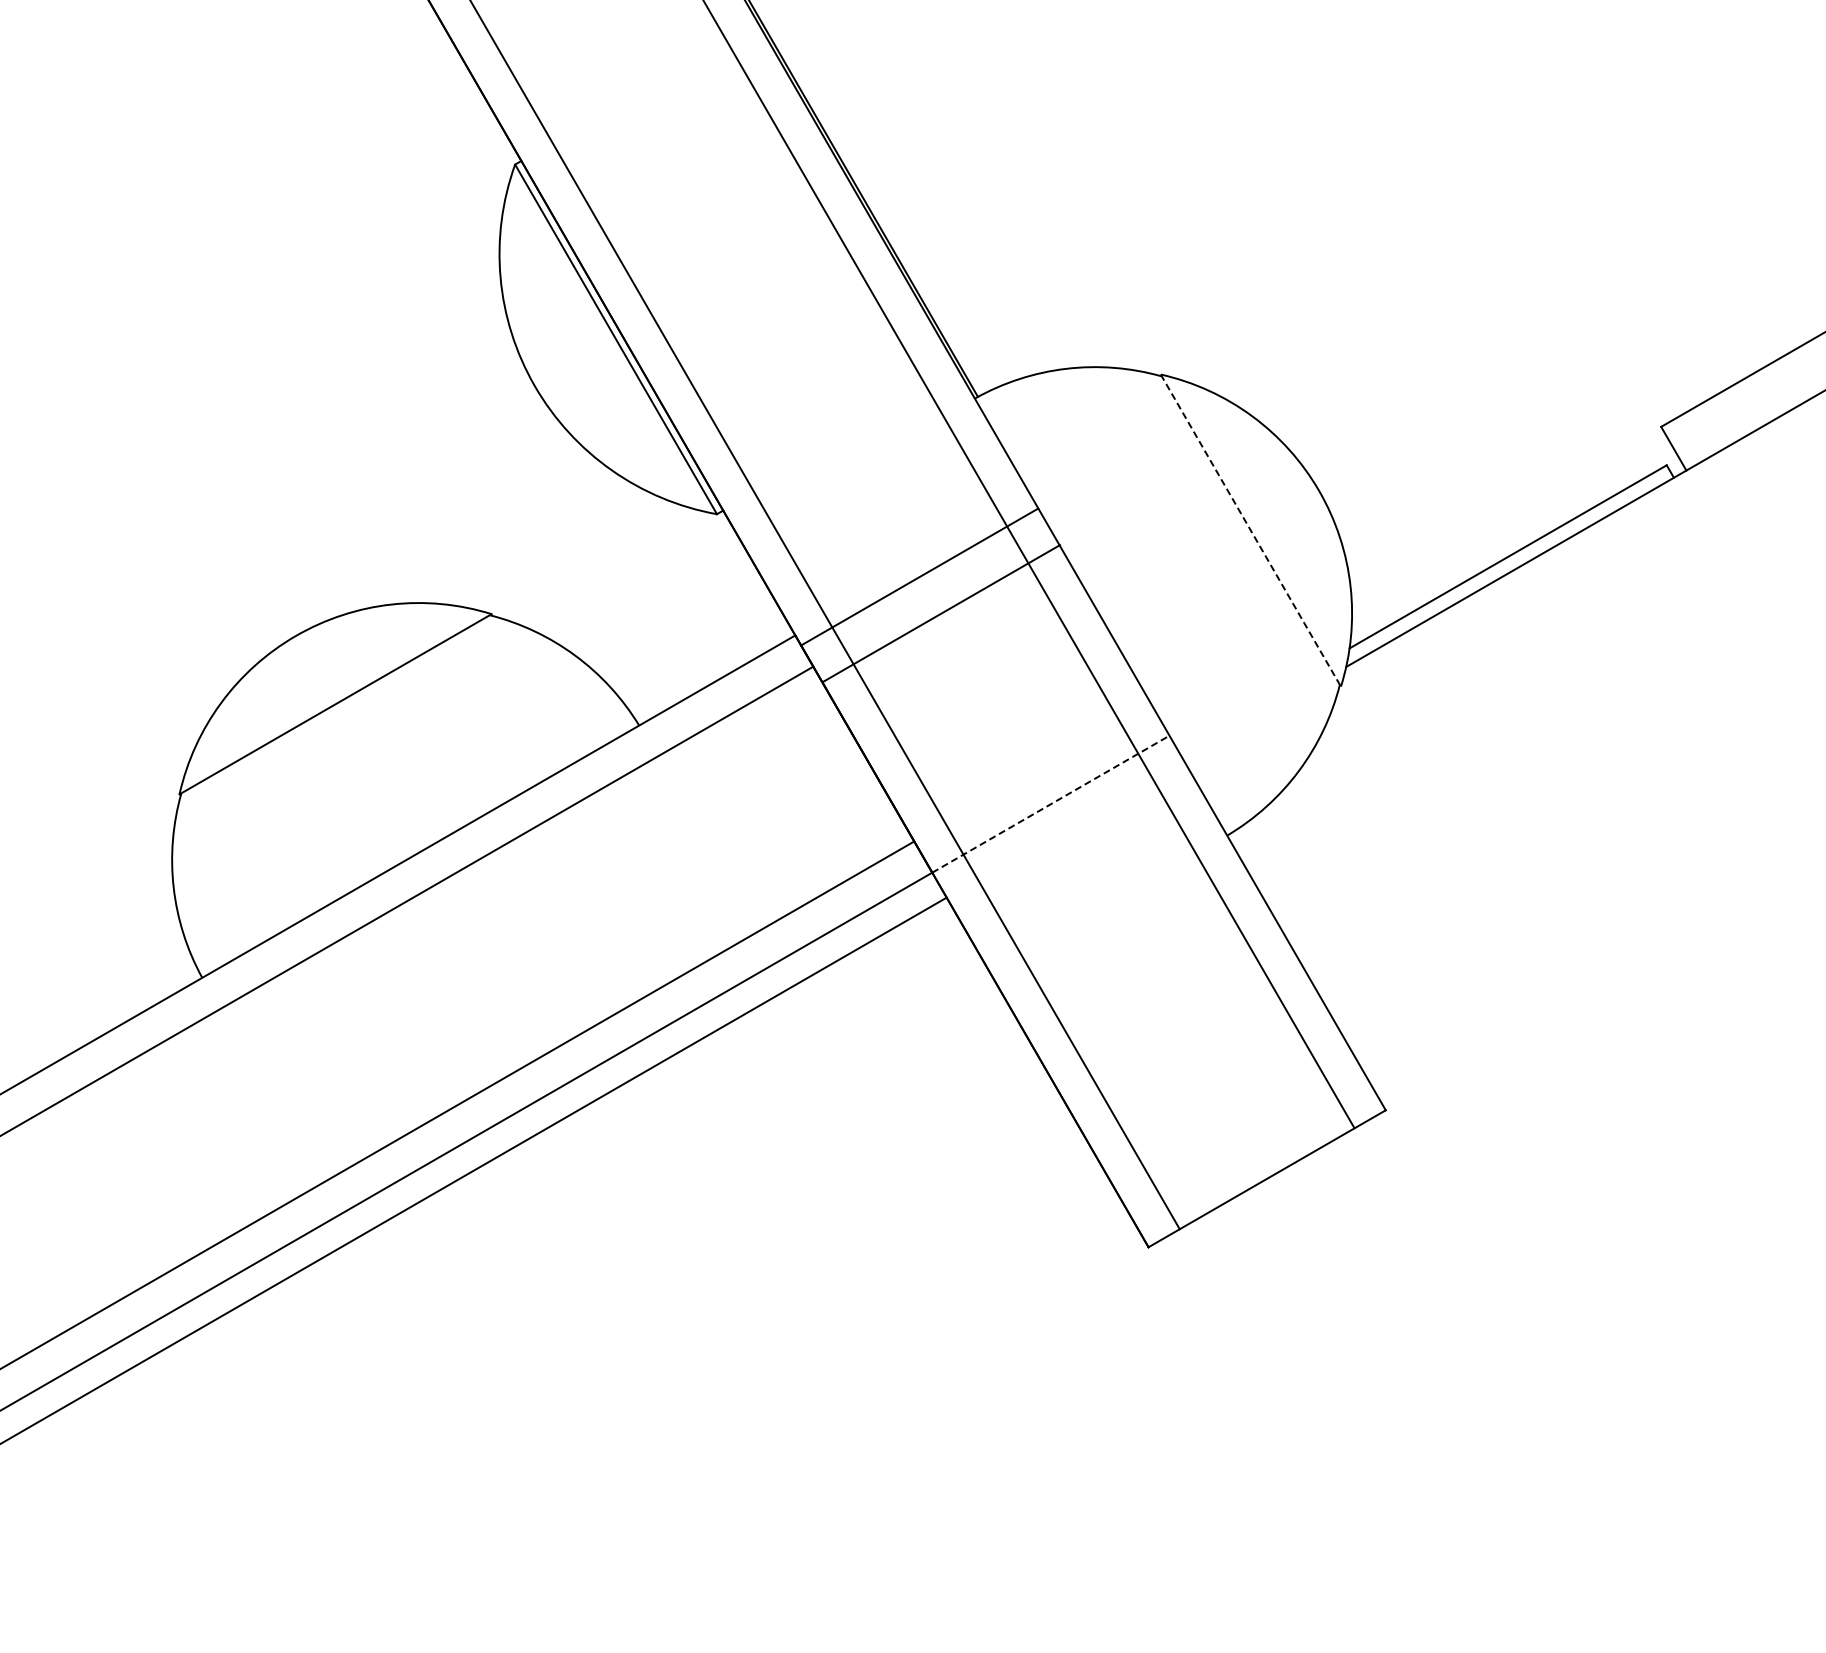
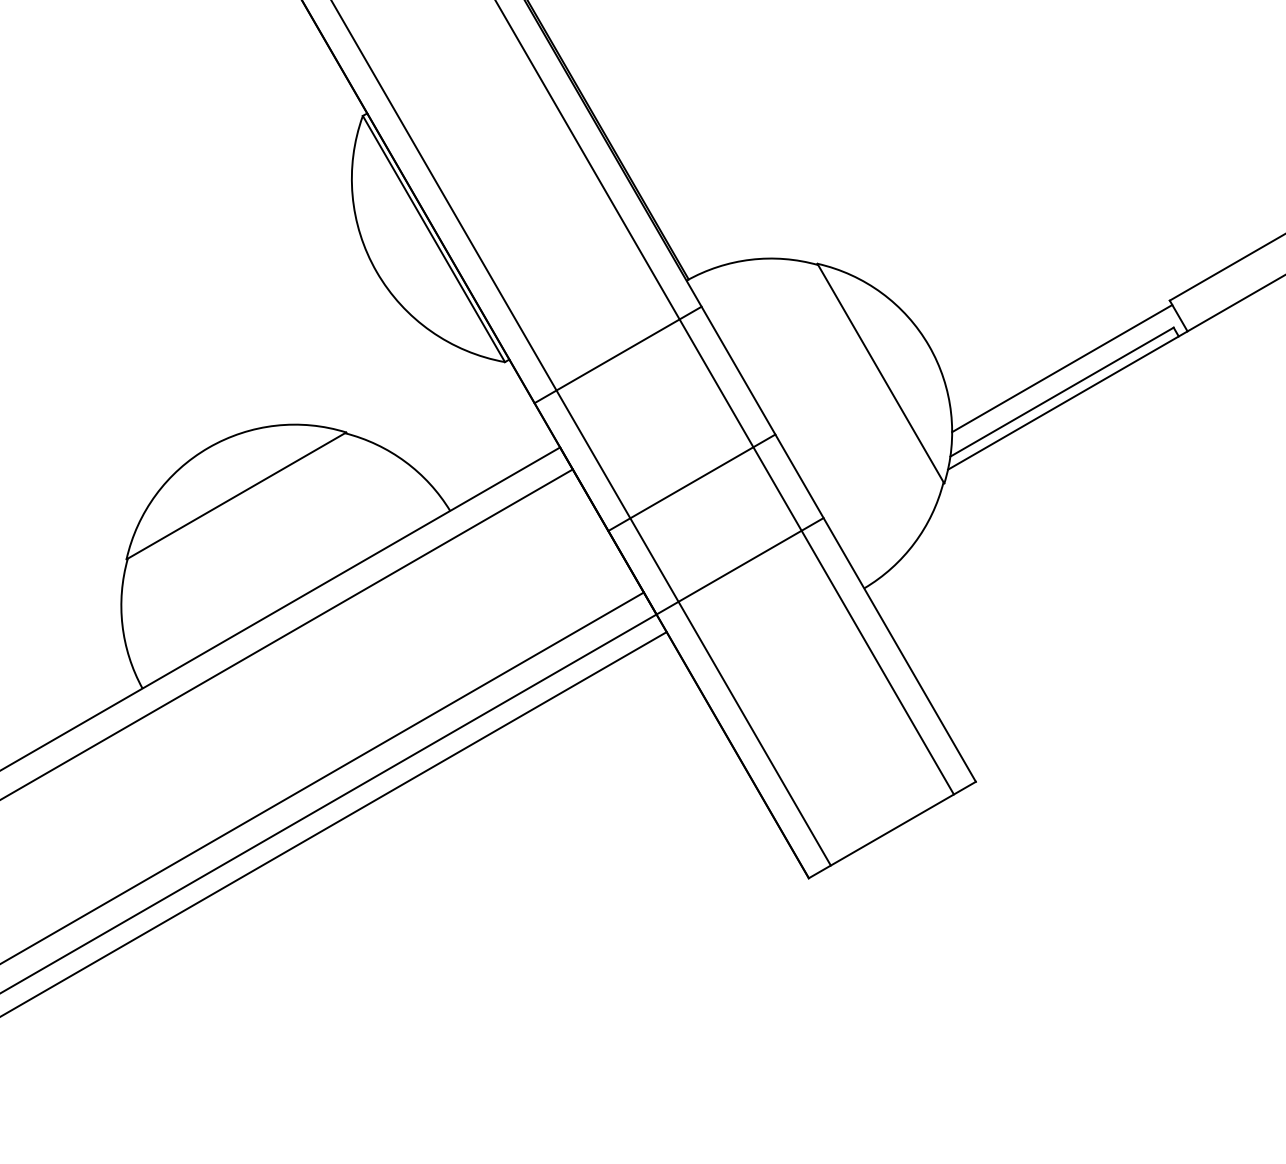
line: (1508, 523) -> (1062, 368), added
line: (1251, 531) -> (881, 374), dashed -> solid
line: (919, 576) -> (618, 354), moved
line: (941, 613) -> (691, 482), moved
line: (1050, 804) -> (739, 566), dashed -> solid

